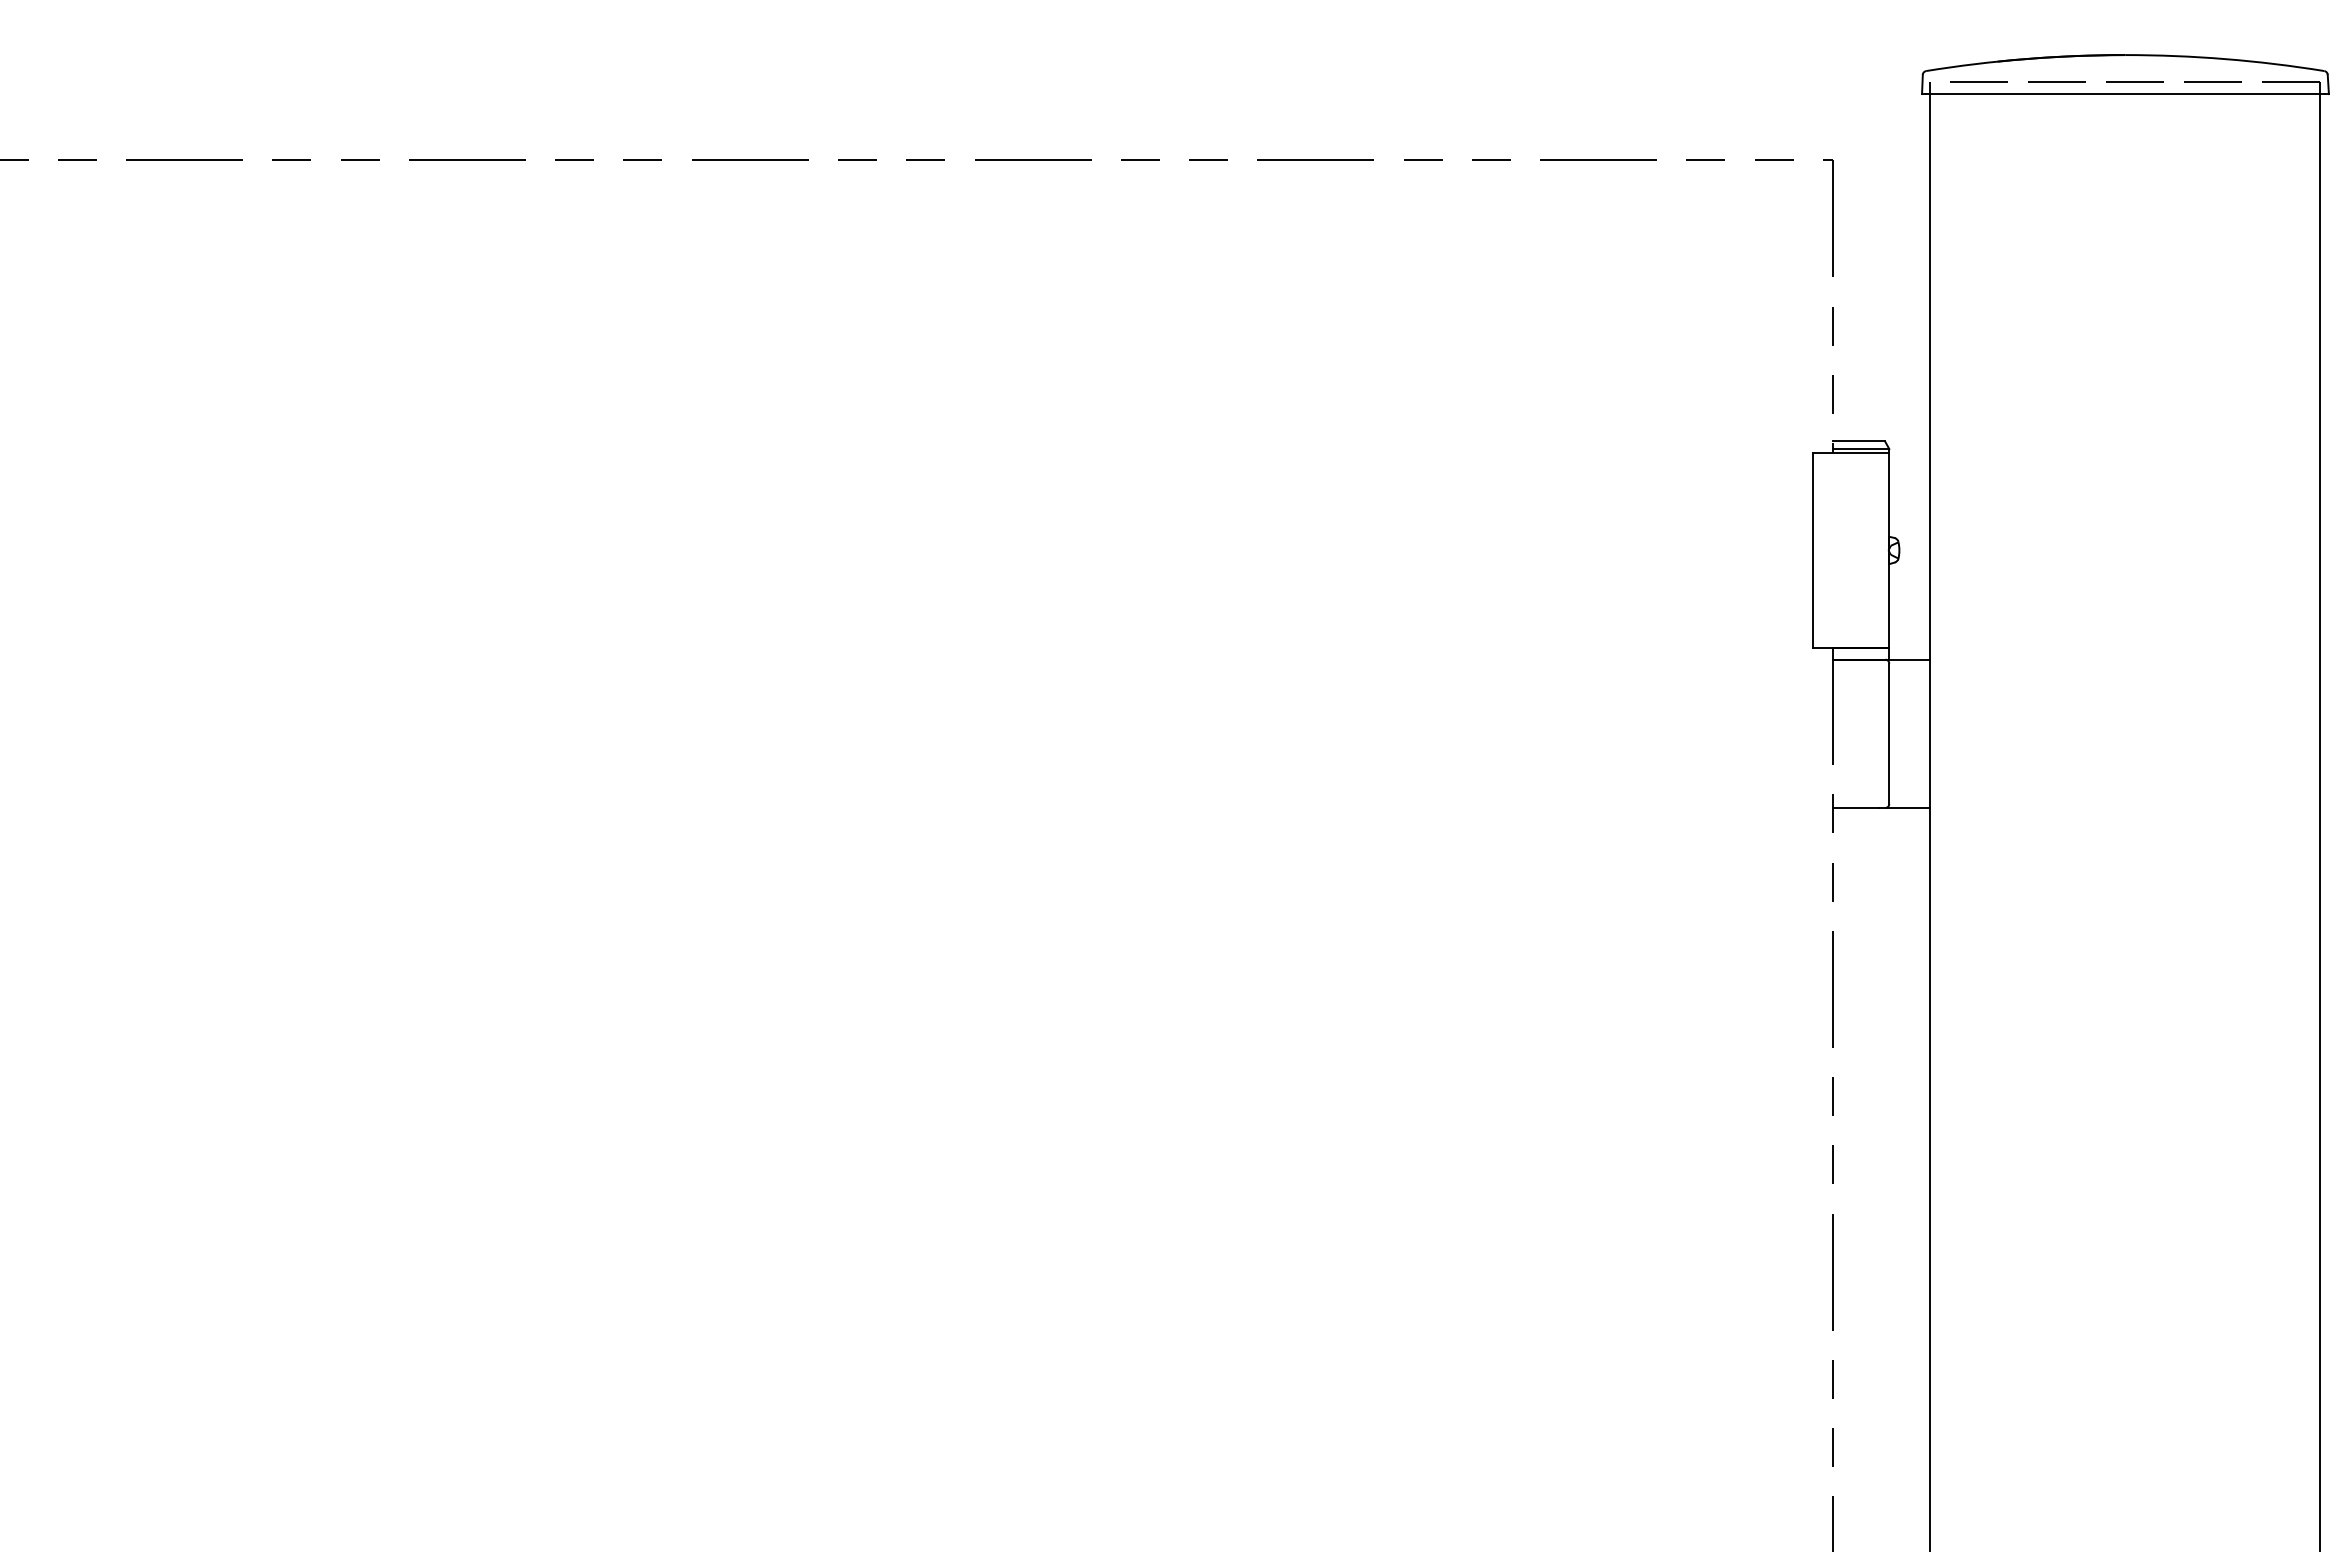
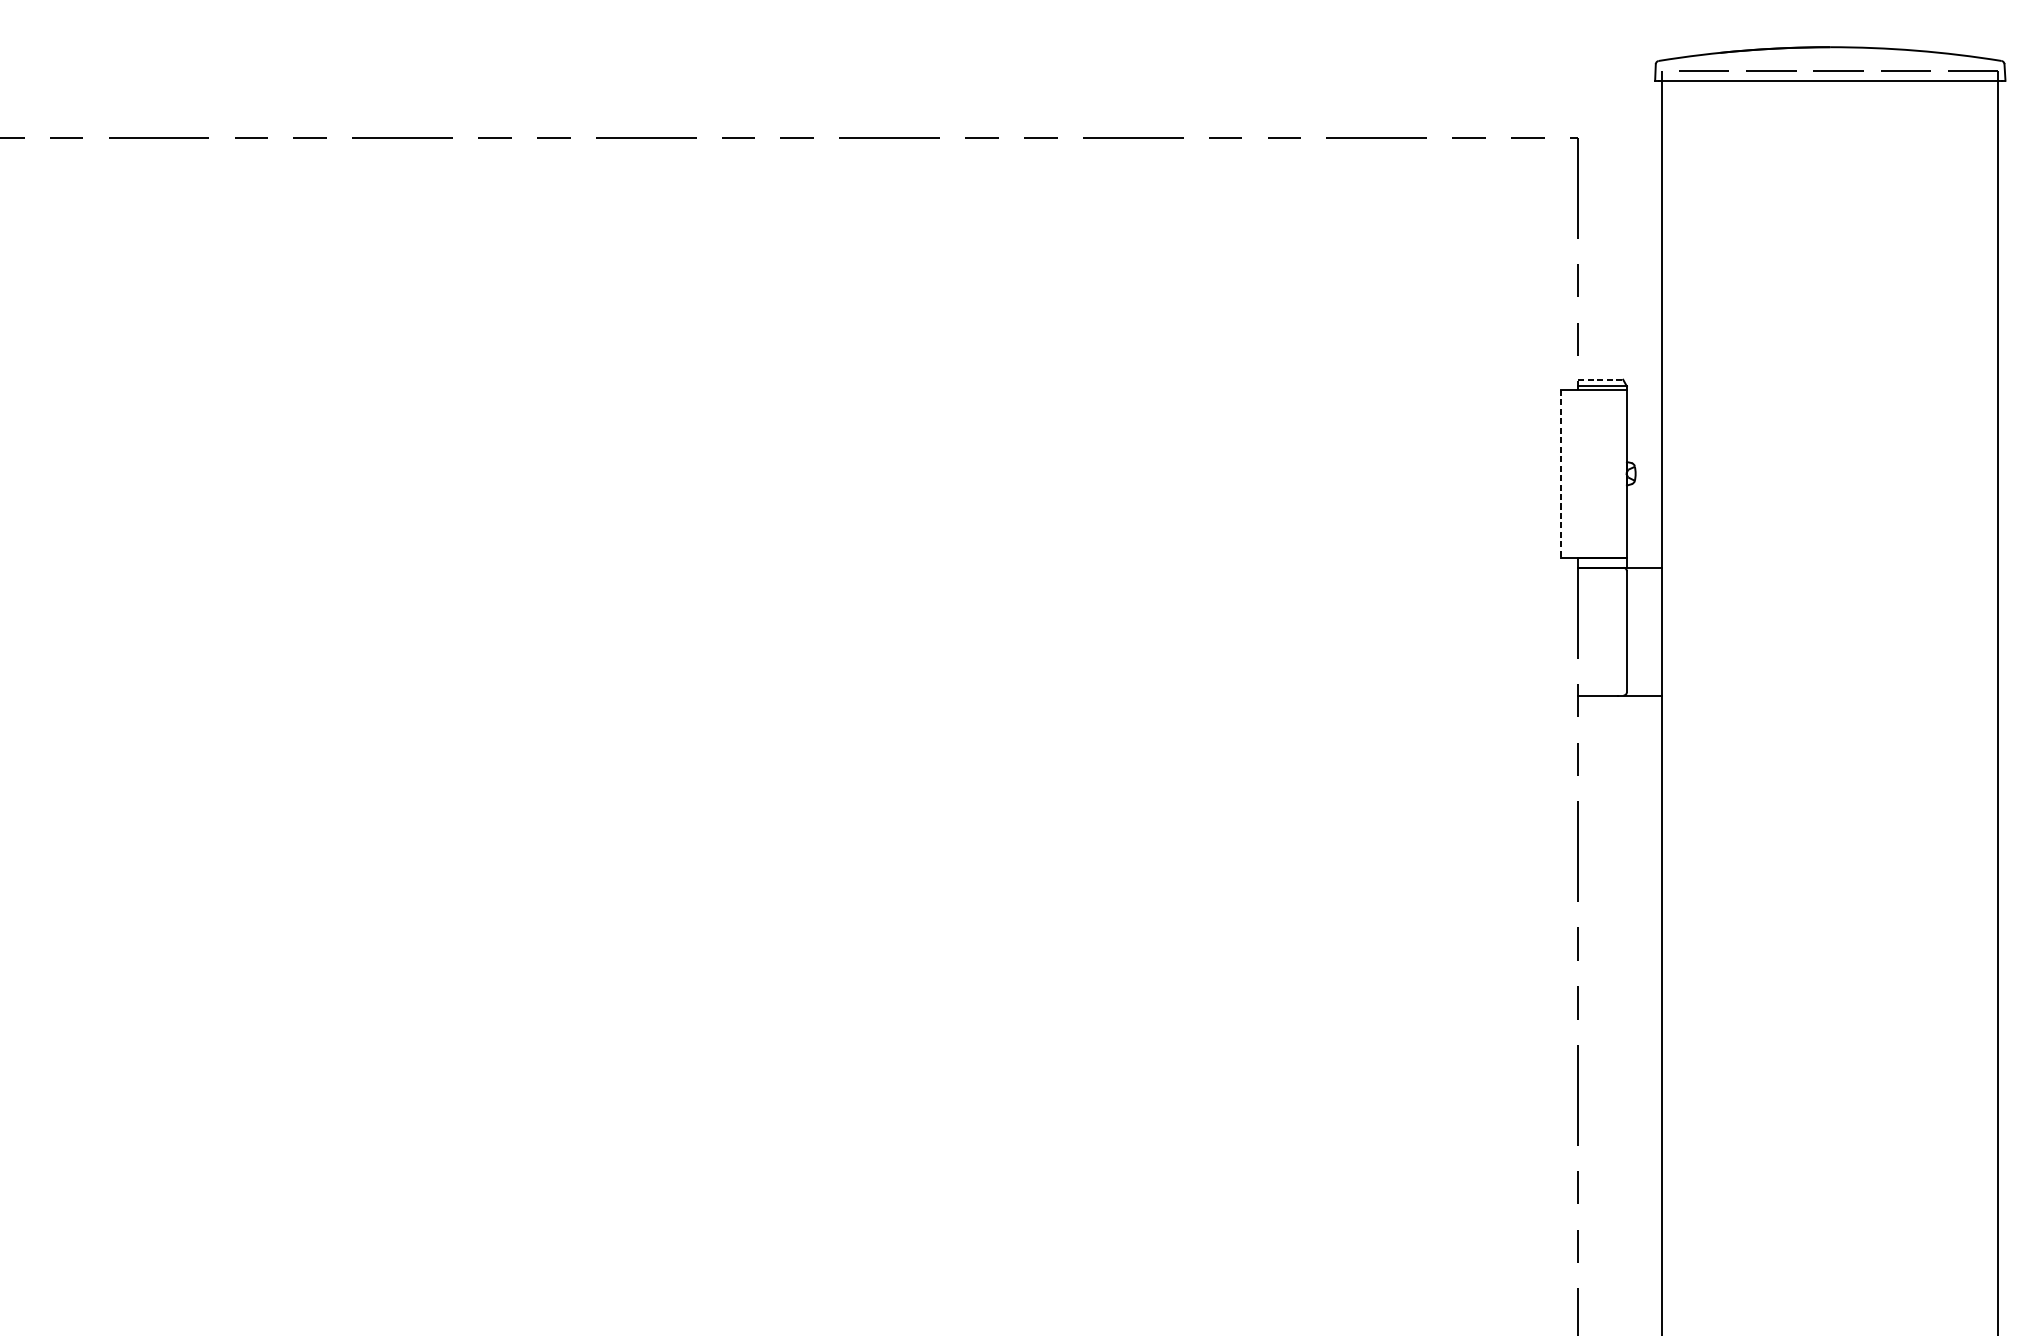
line: (1859, 441) -> (1601, 379), solid -> dashed
line: (1813, 550) -> (1561, 473), solid -> dashed

